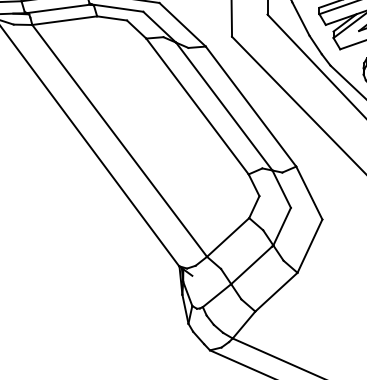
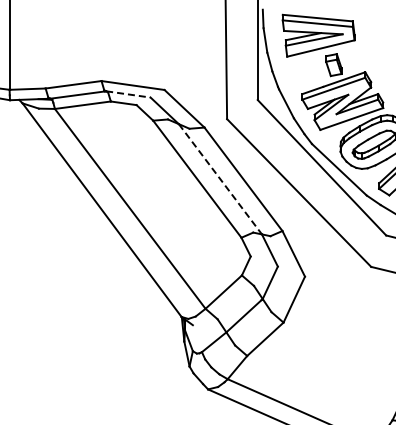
line: (117, 8) -> (128, 94), solid -> dashed
line: (224, 106) -> (220, 179), solid -> dashed

